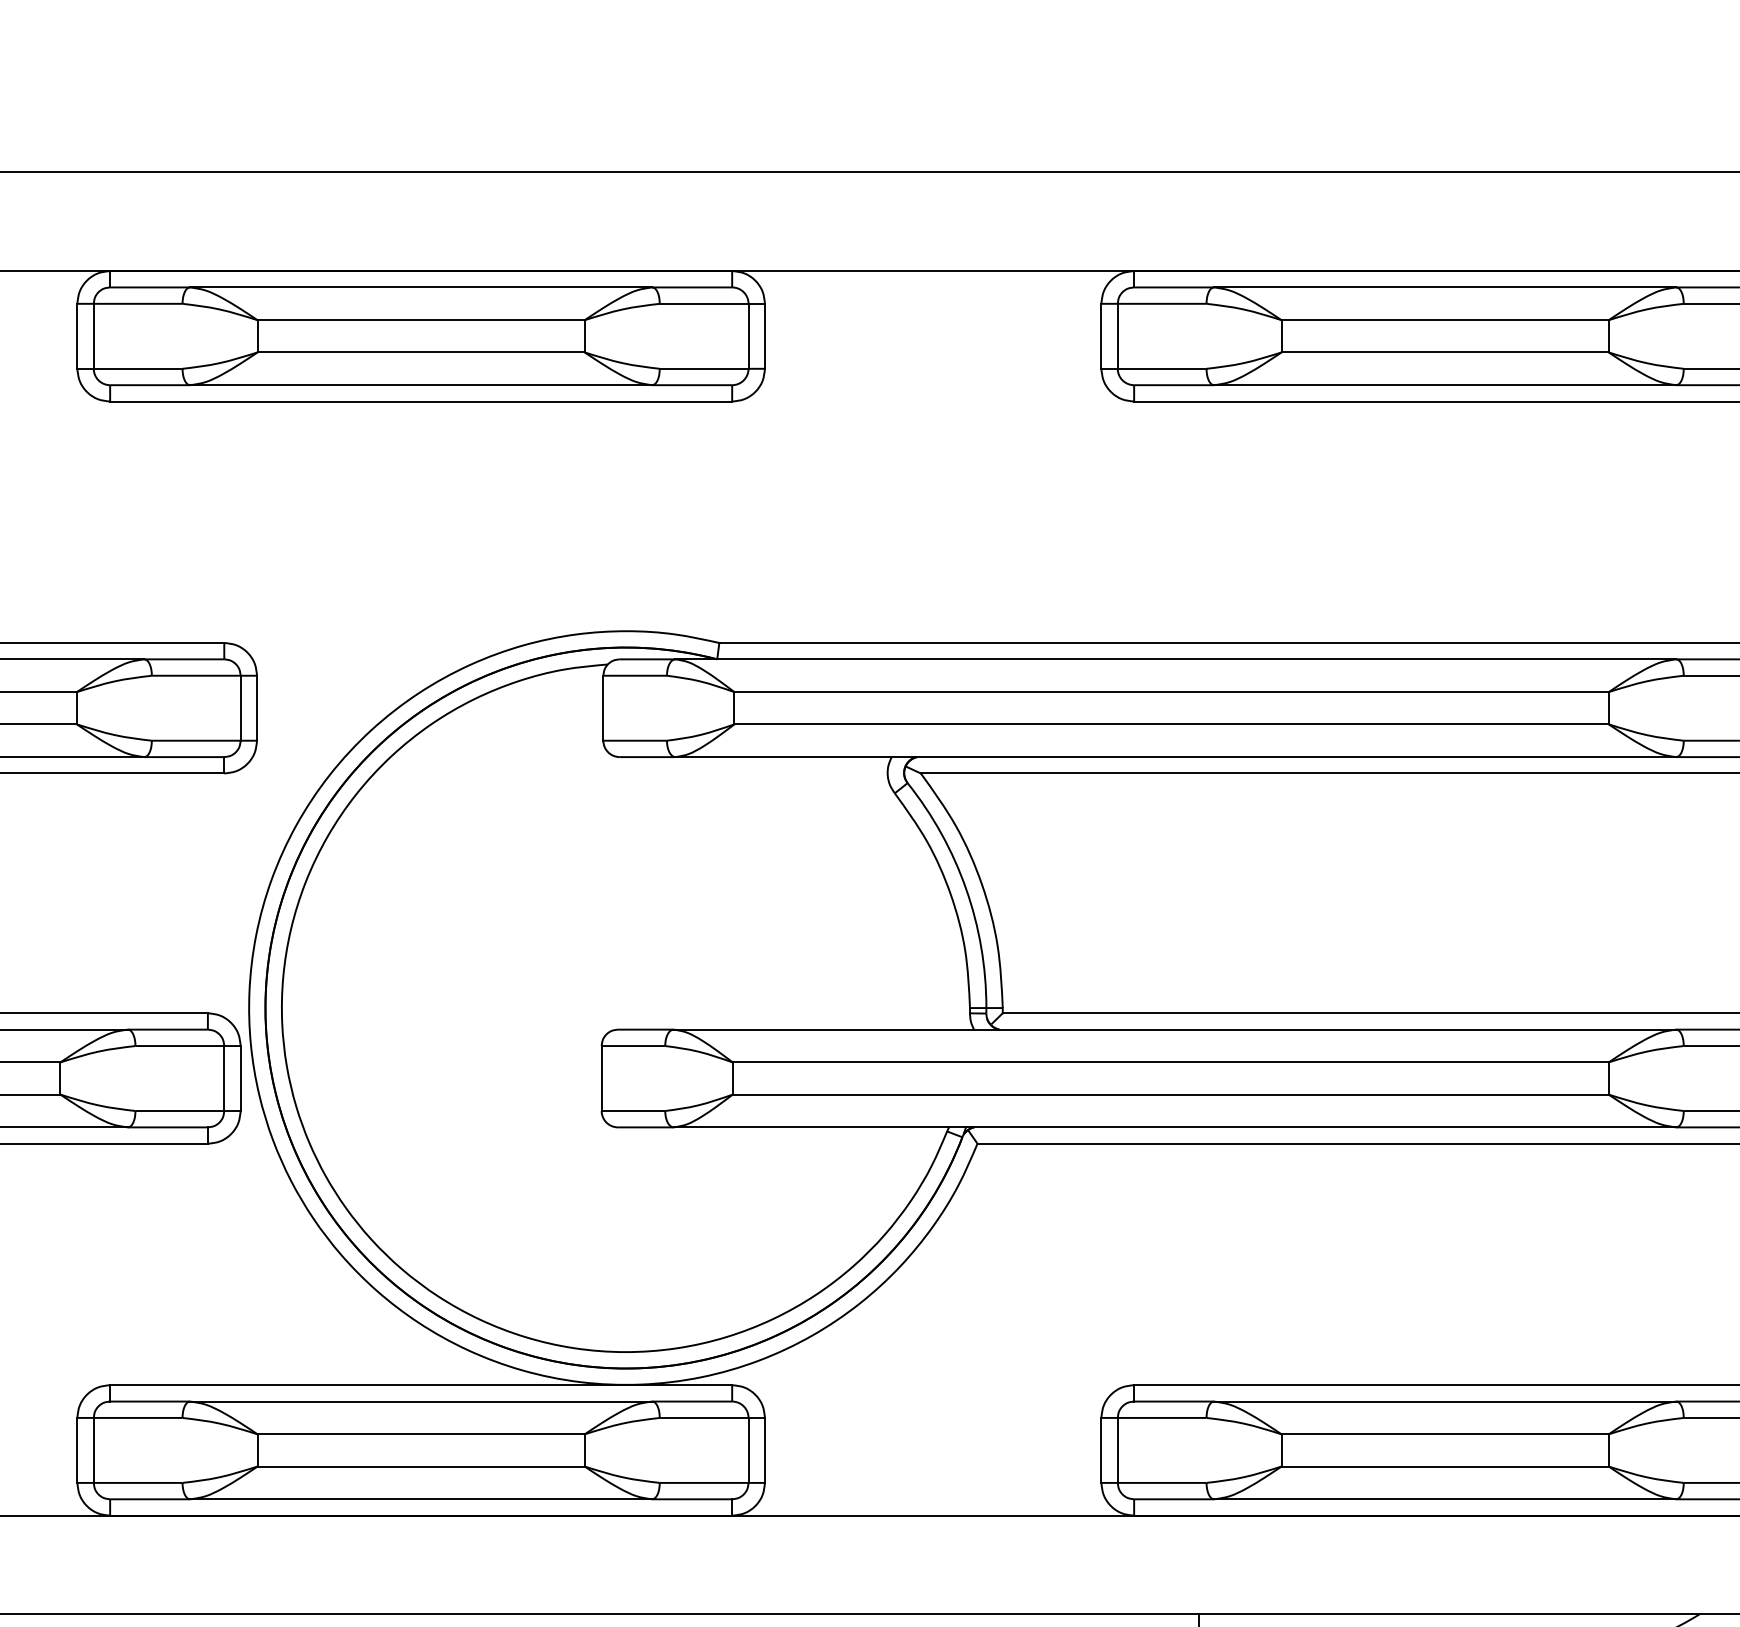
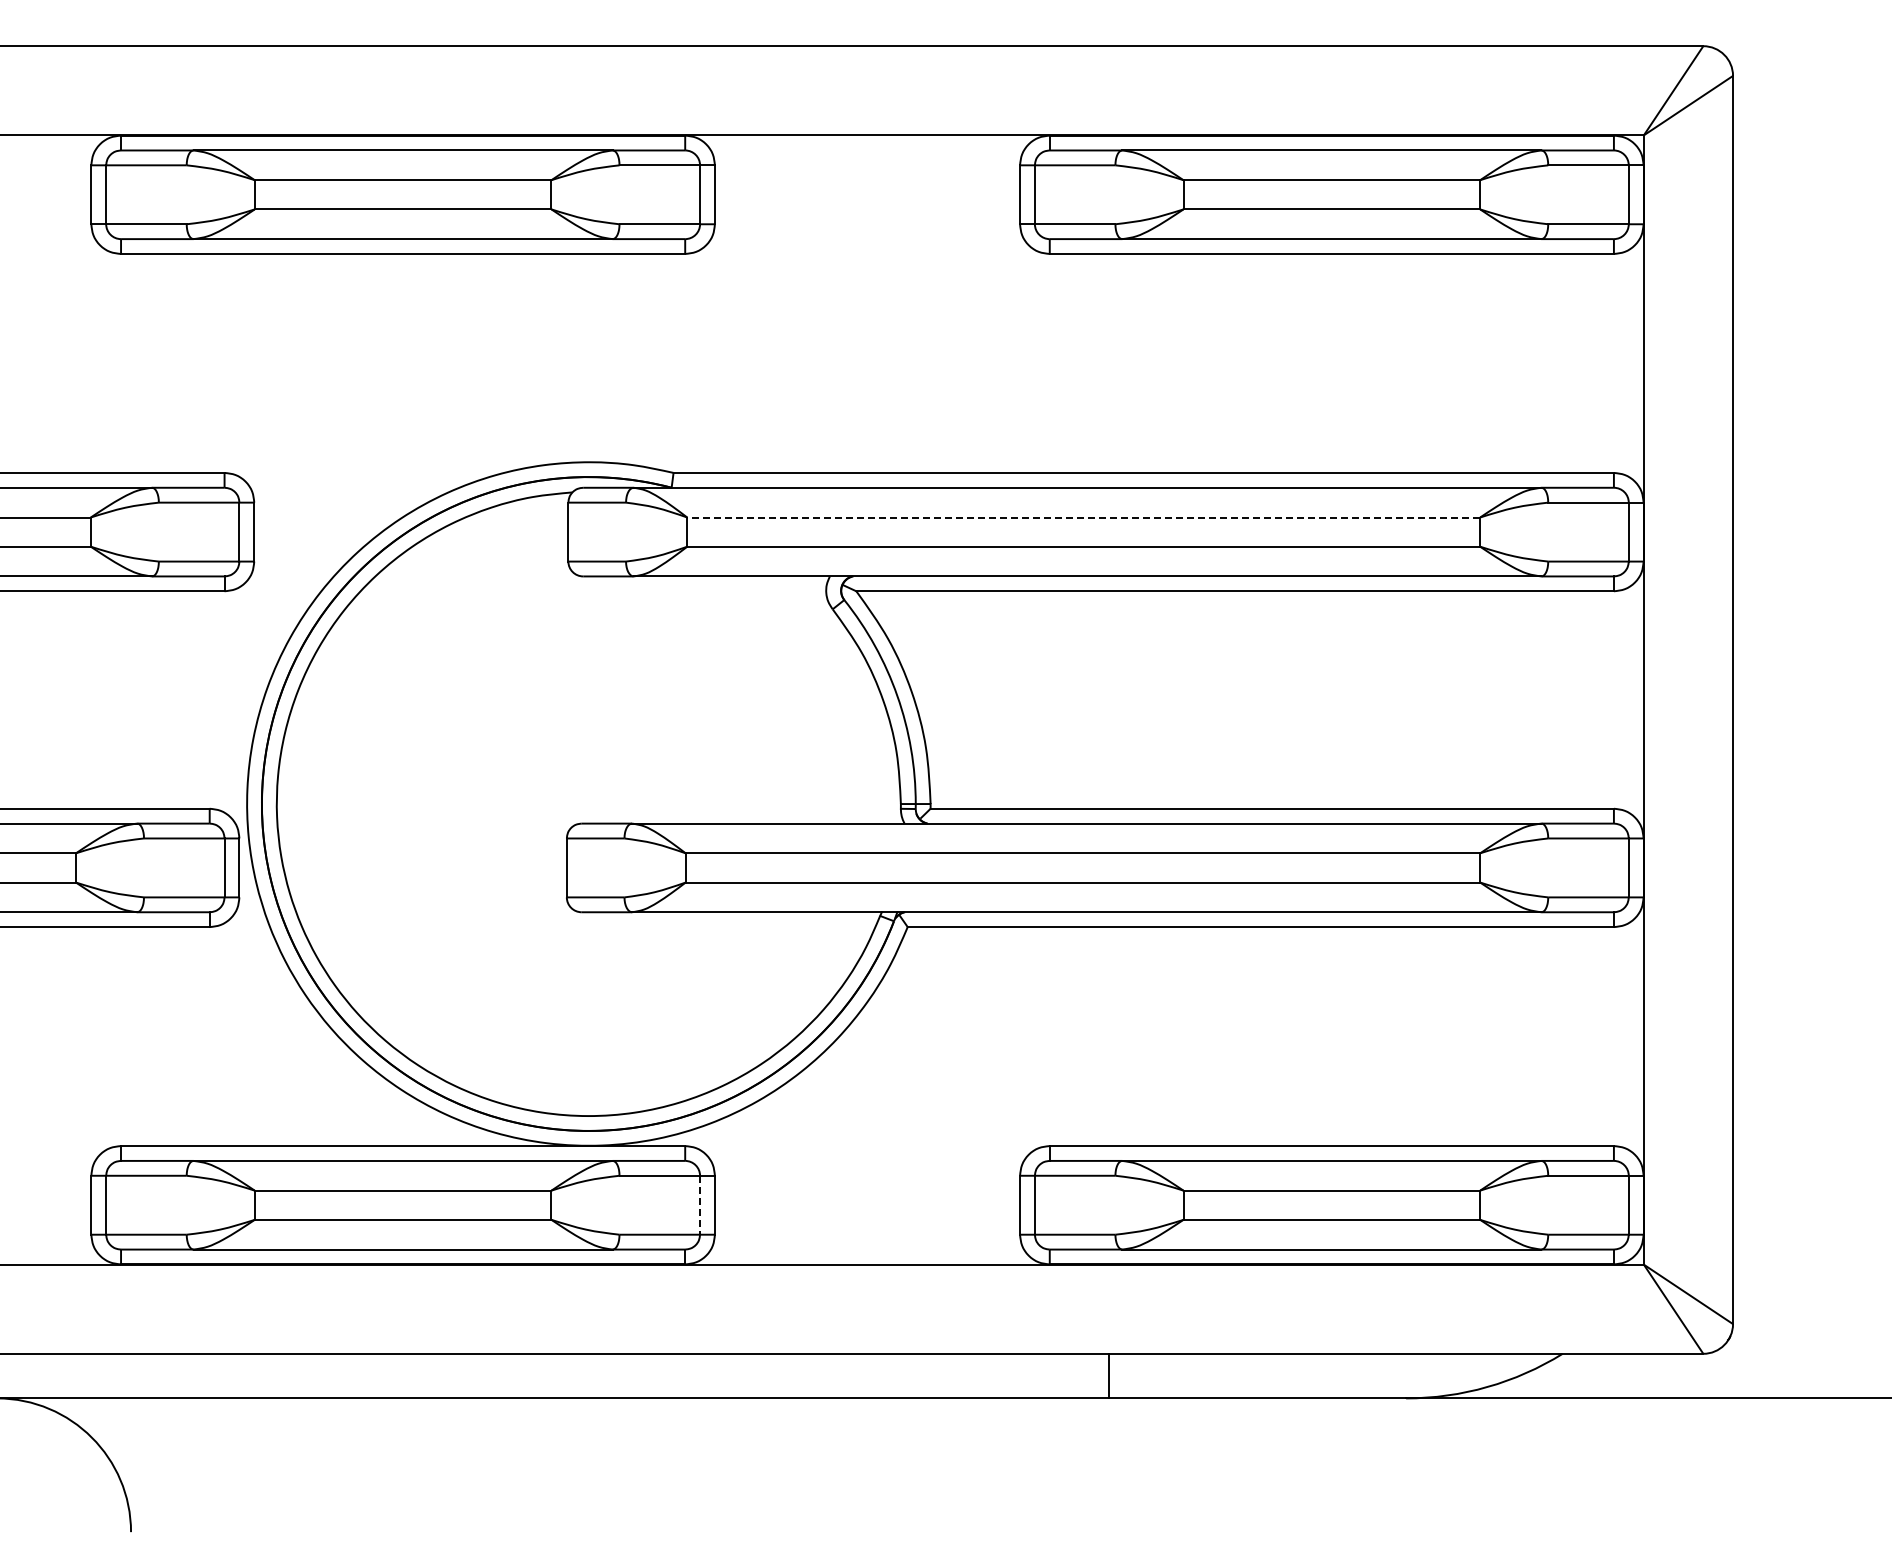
line: (1171, 692) -> (1083, 517), solid -> dashed
line: (749, 1450) -> (700, 1205), solid -> dashed

